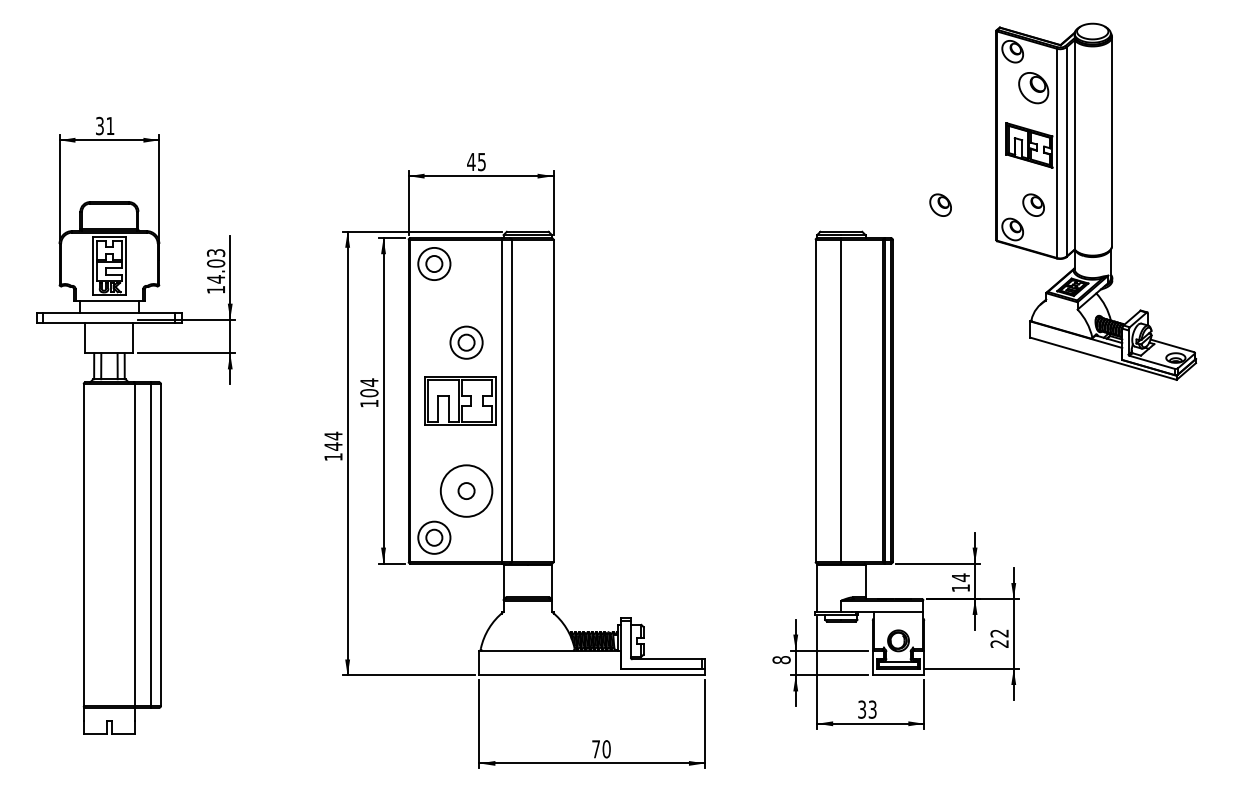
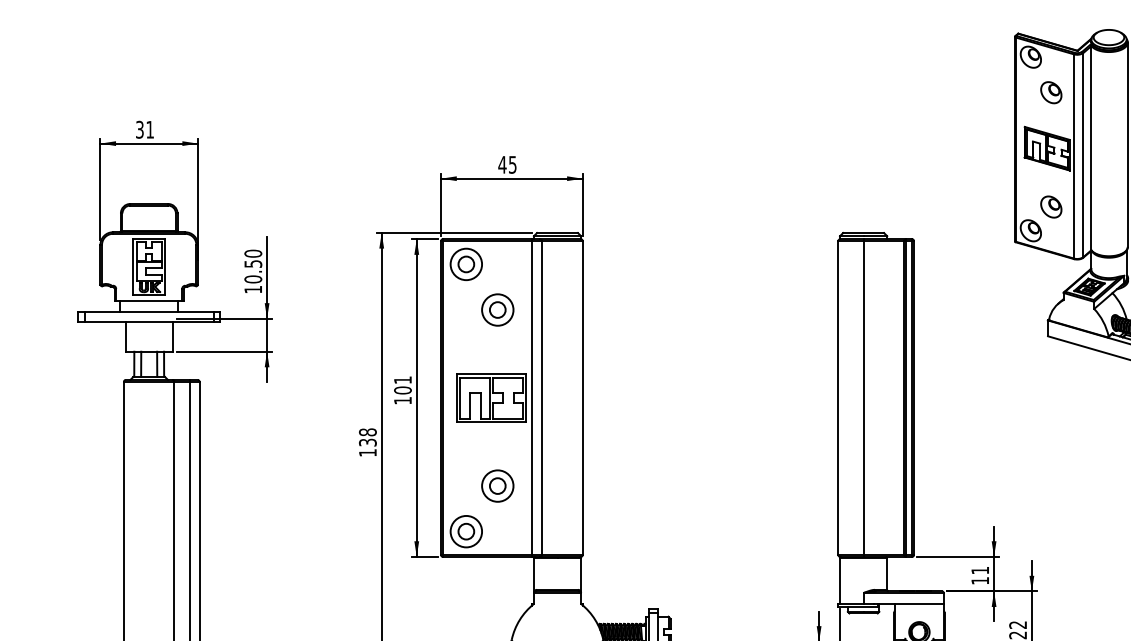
part: (1033, 87) -> (1051, 92), size x0.71
part: (940, 204) -> (960, 206), removed
text: (215, 265) -> (252, 265), 14.03 -> 10.50
part: (466, 342) -> (497, 309), moved
text: (369, 382) -> (403, 380), 104 -> 101
text: (333, 440) -> (367, 436), 144 -> 138
circle: (466, 490) -> (497, 485), size x0.62
text: (960, 577) -> (979, 570), 14 -> 11

